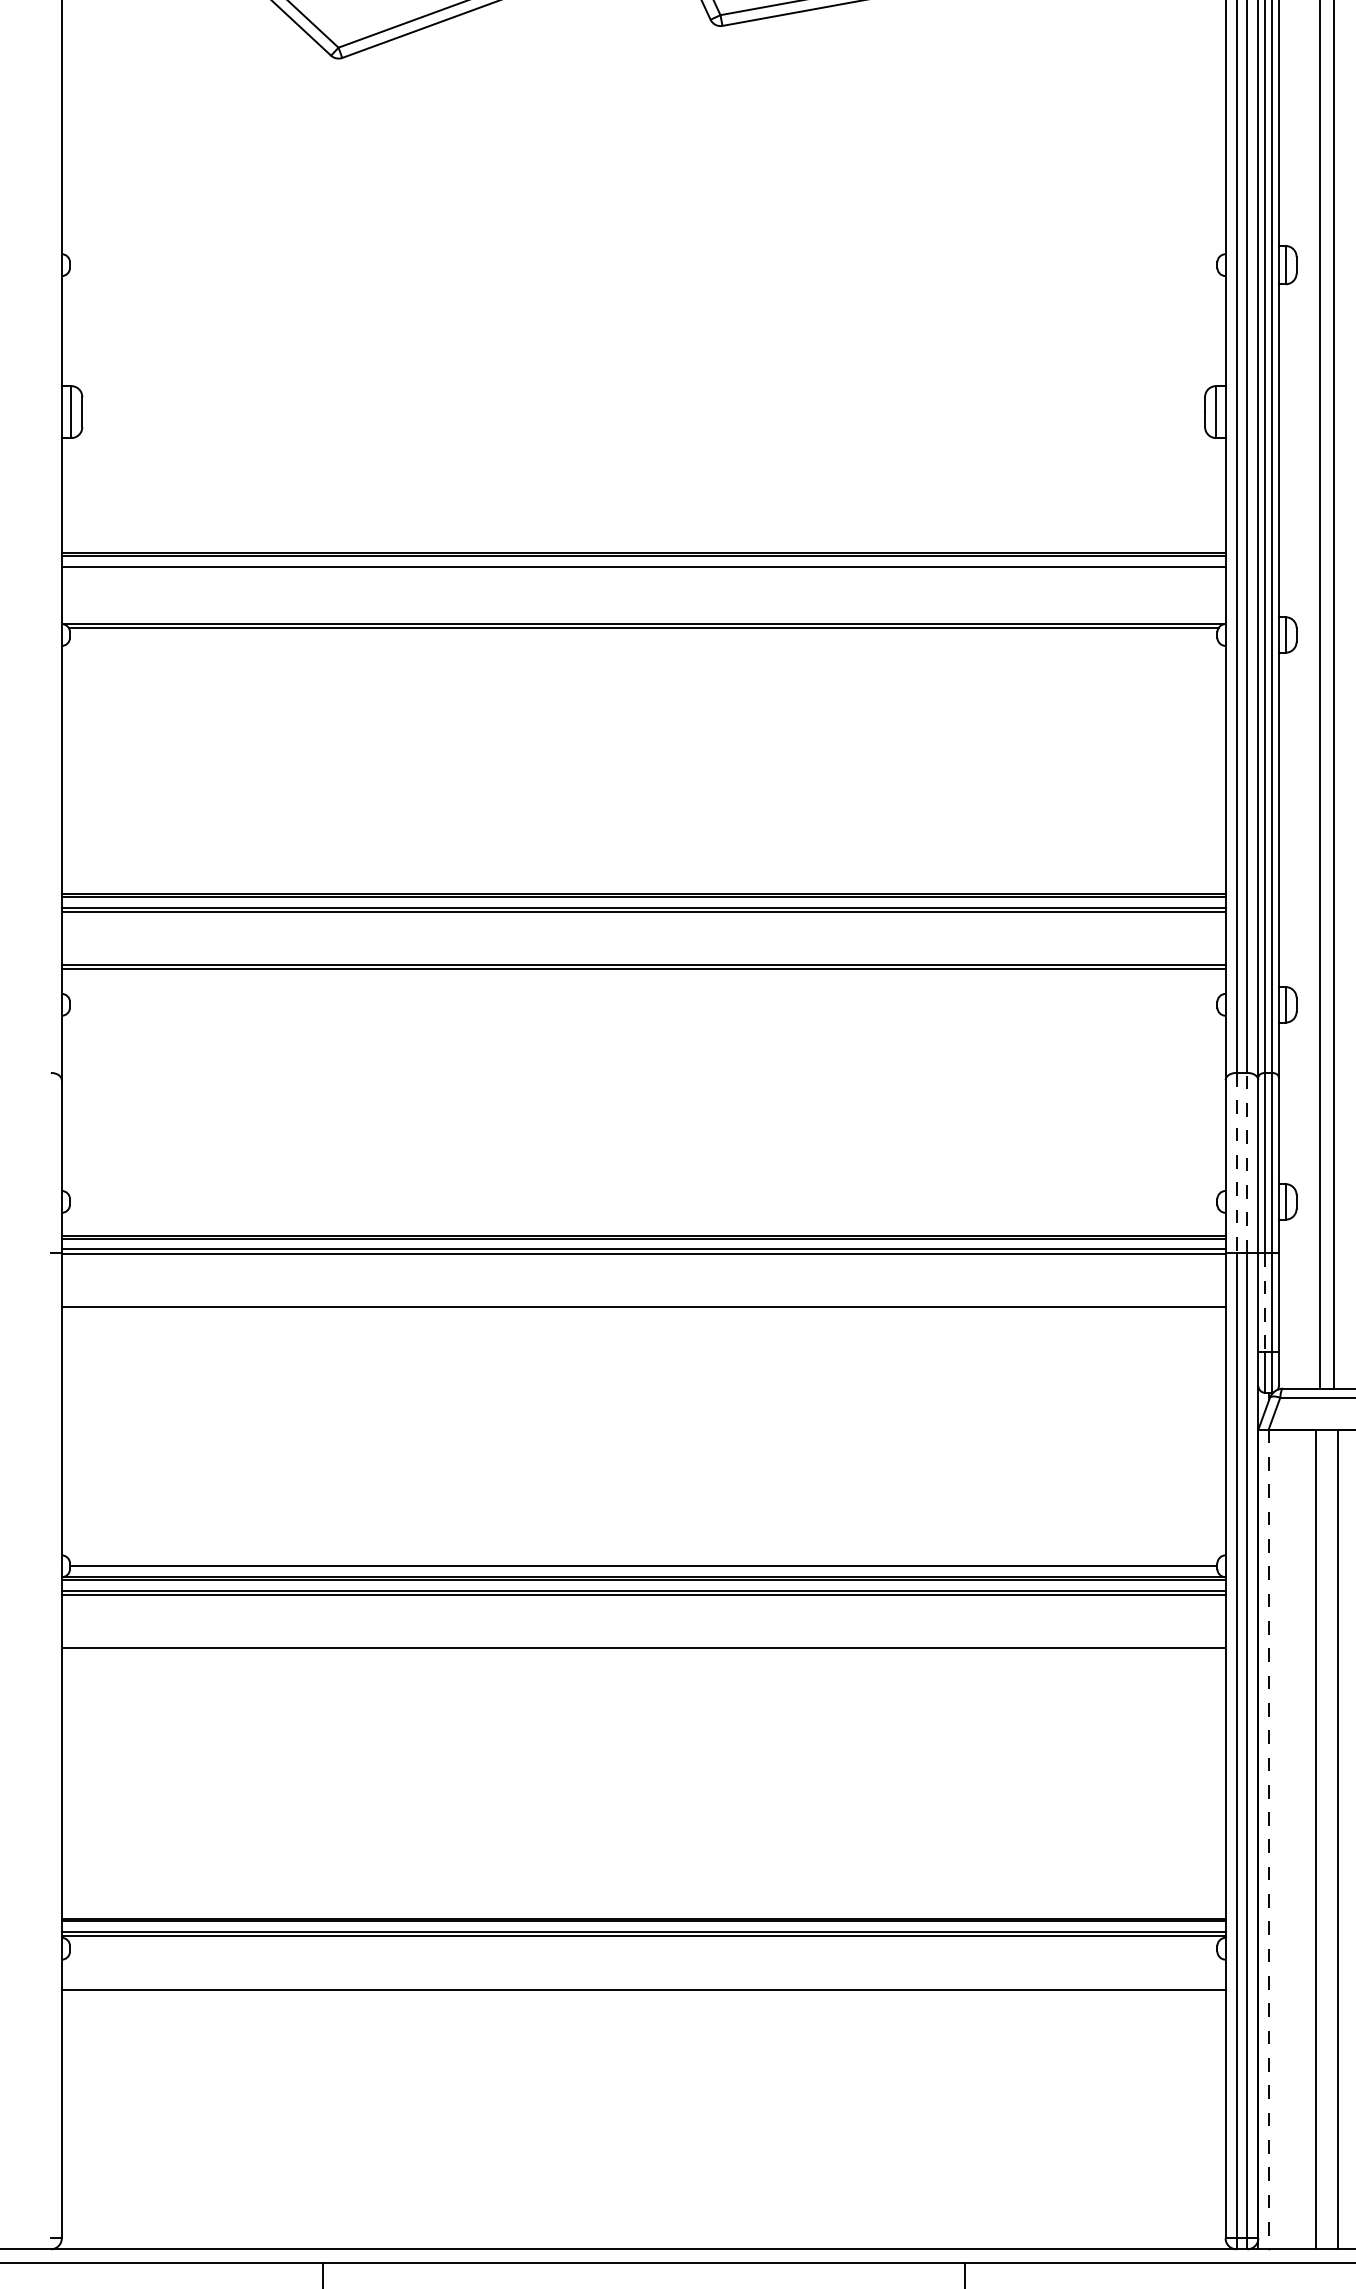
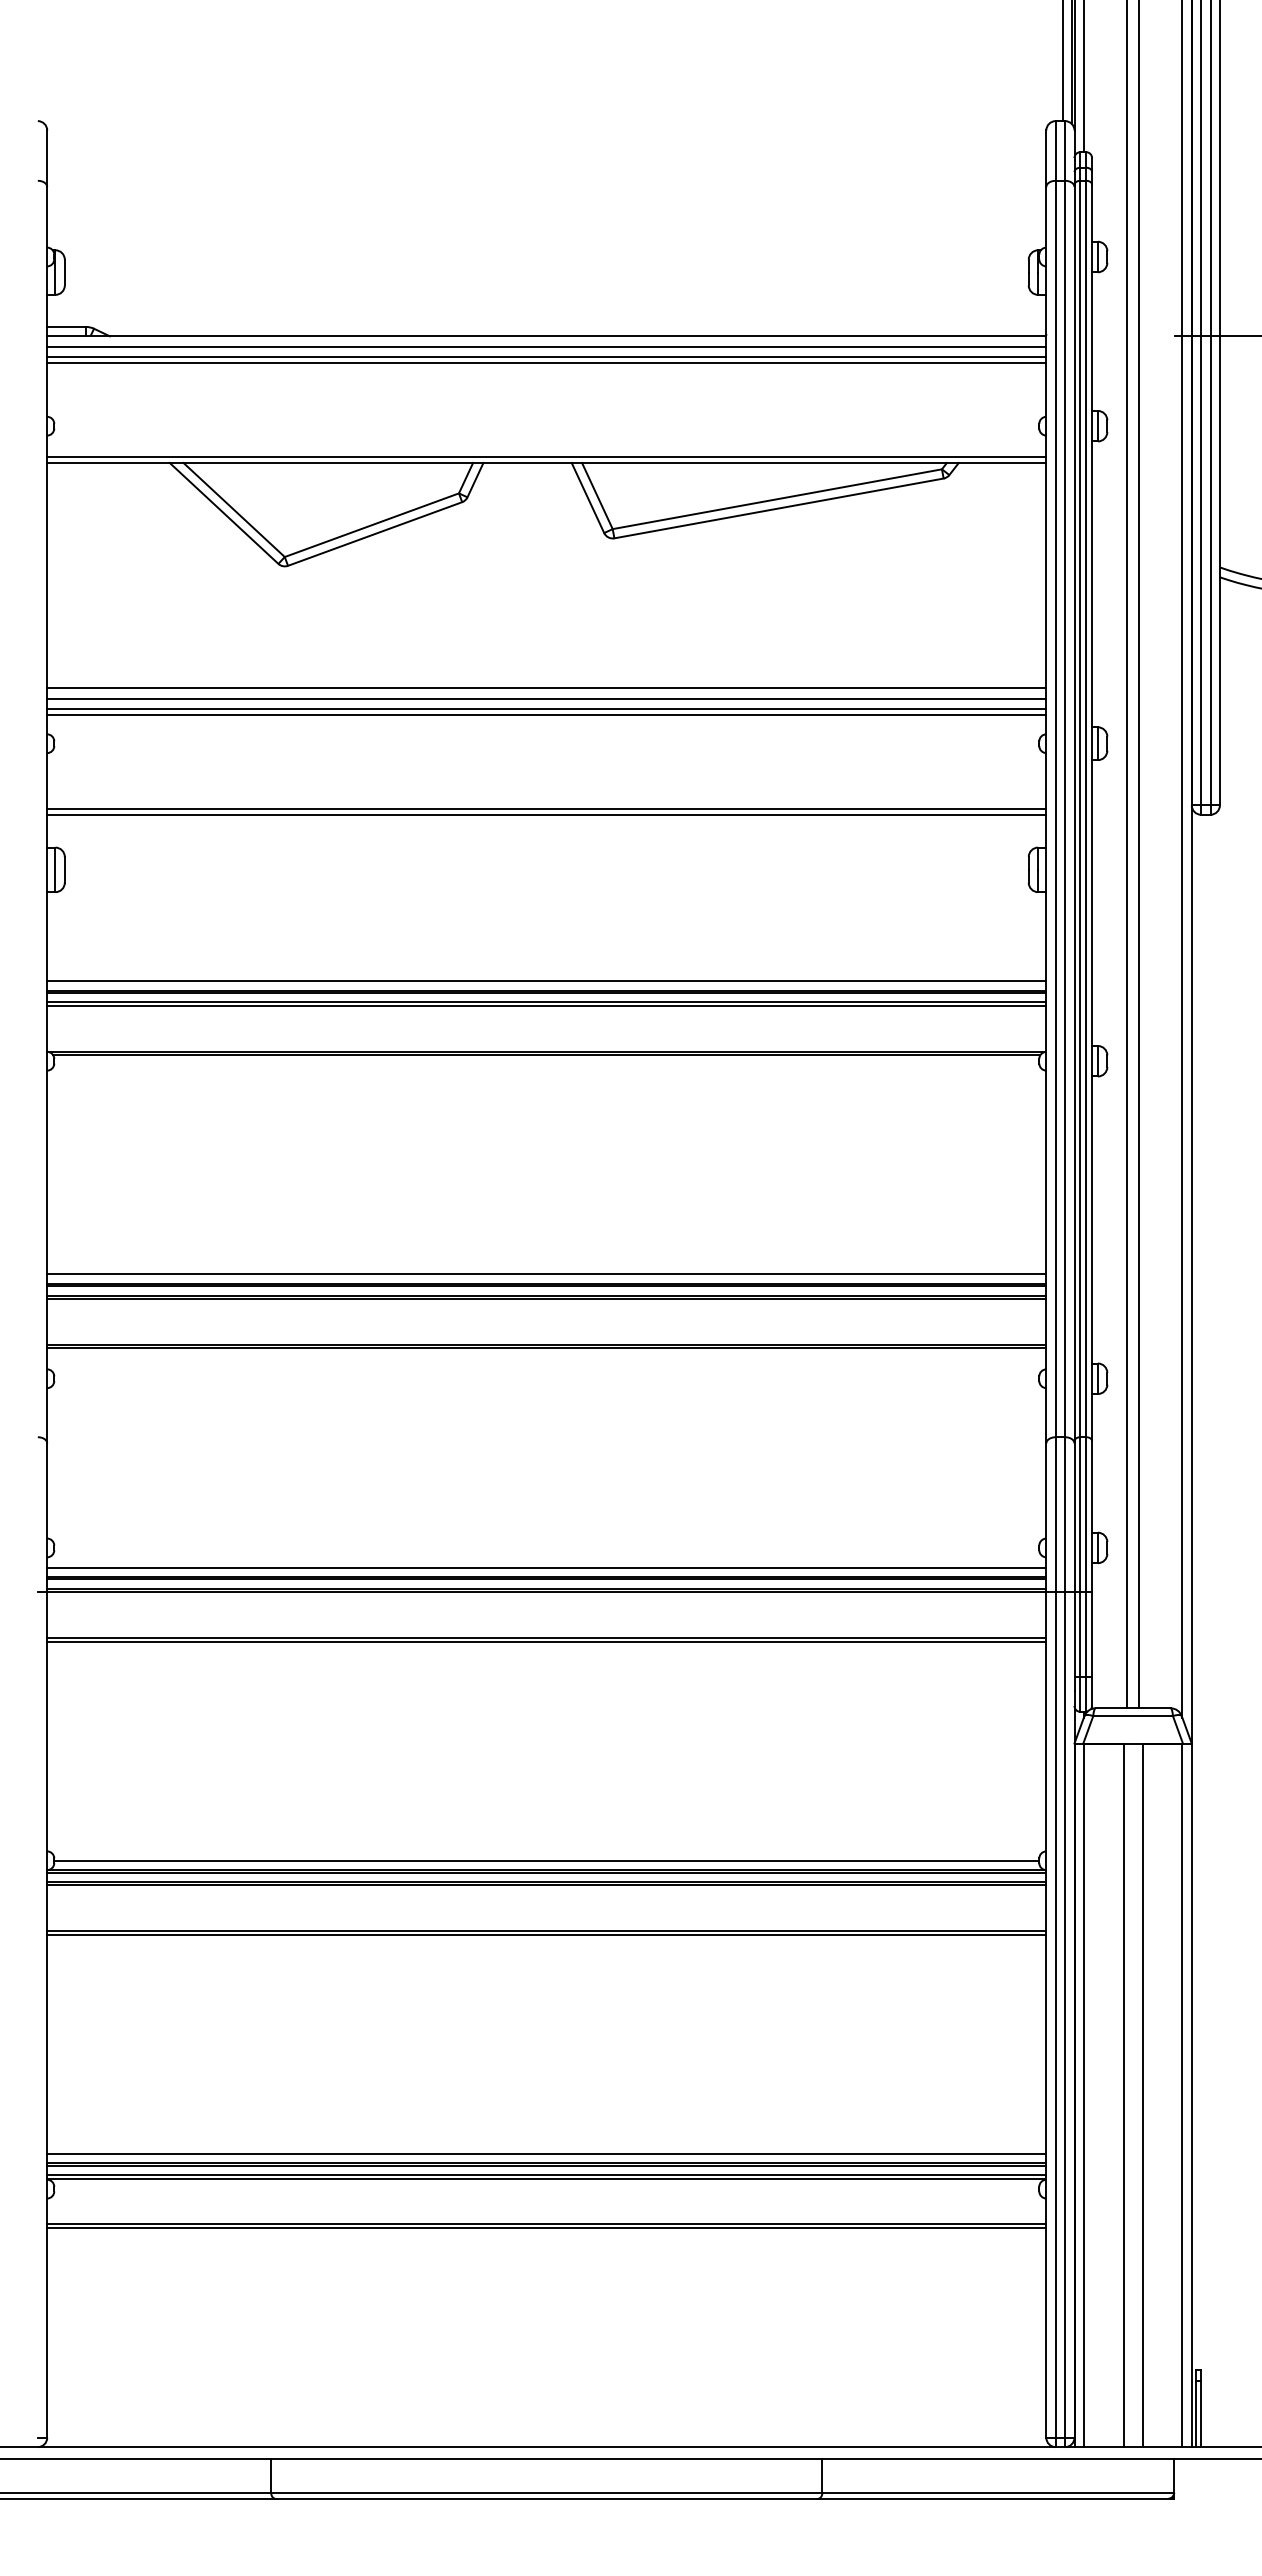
line: (643, 200) -> (546, 688), added
line: (643, 212) -> (546, 698), added
line: (643, 225) -> (546, 709), added
line: (643, 232) -> (546, 715), added
line: (643, 340) -> (546, 808), added
line: (643, 347) -> (546, 814), added
line: (643, 542) -> (546, 981), added
line: (643, 570) -> (546, 1005), added
line: (643, 883) -> (546, 1274), added
line: (1247, 1162) -> (1065, 1514), dashed -> solid
line: (1236, 1164) -> (1055, 1515), dashed -> solid
line: (643, 1224) -> (546, 1567), added
line: (1265, 1302) -> (1080, 1634), dashed -> solid
line: (643, 1310) -> (546, 1641), added
line: (643, 1652) -> (546, 1934), added
line: (1268, 1839) -> (1083, 2095), dashed -> solid
line: (643, 1907) -> (546, 2153), added
line: (643, 1993) -> (546, 2227), added

